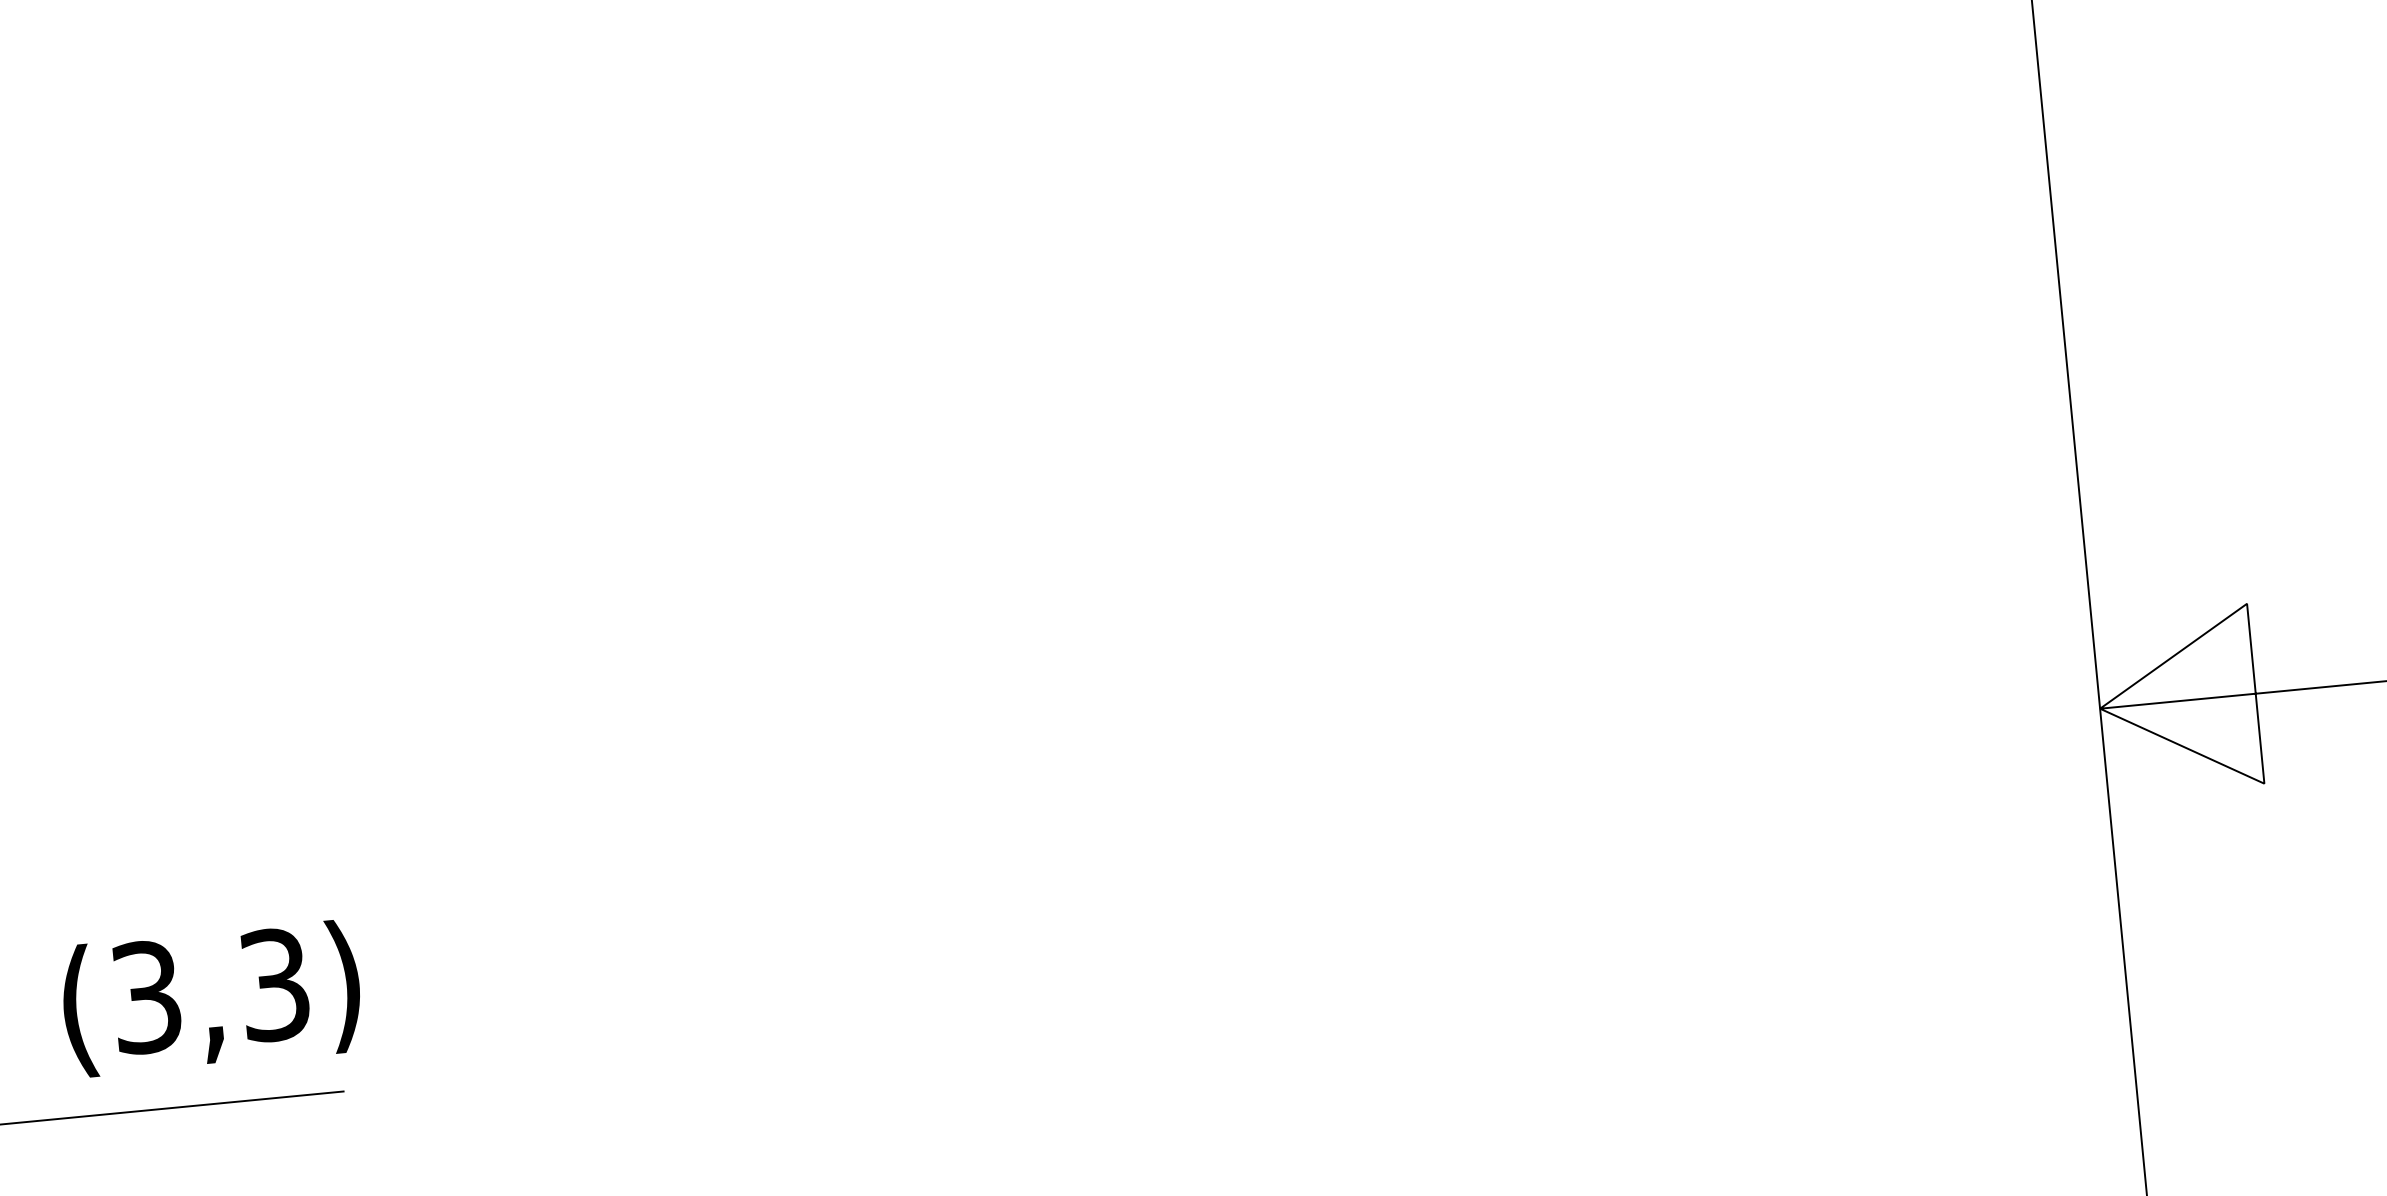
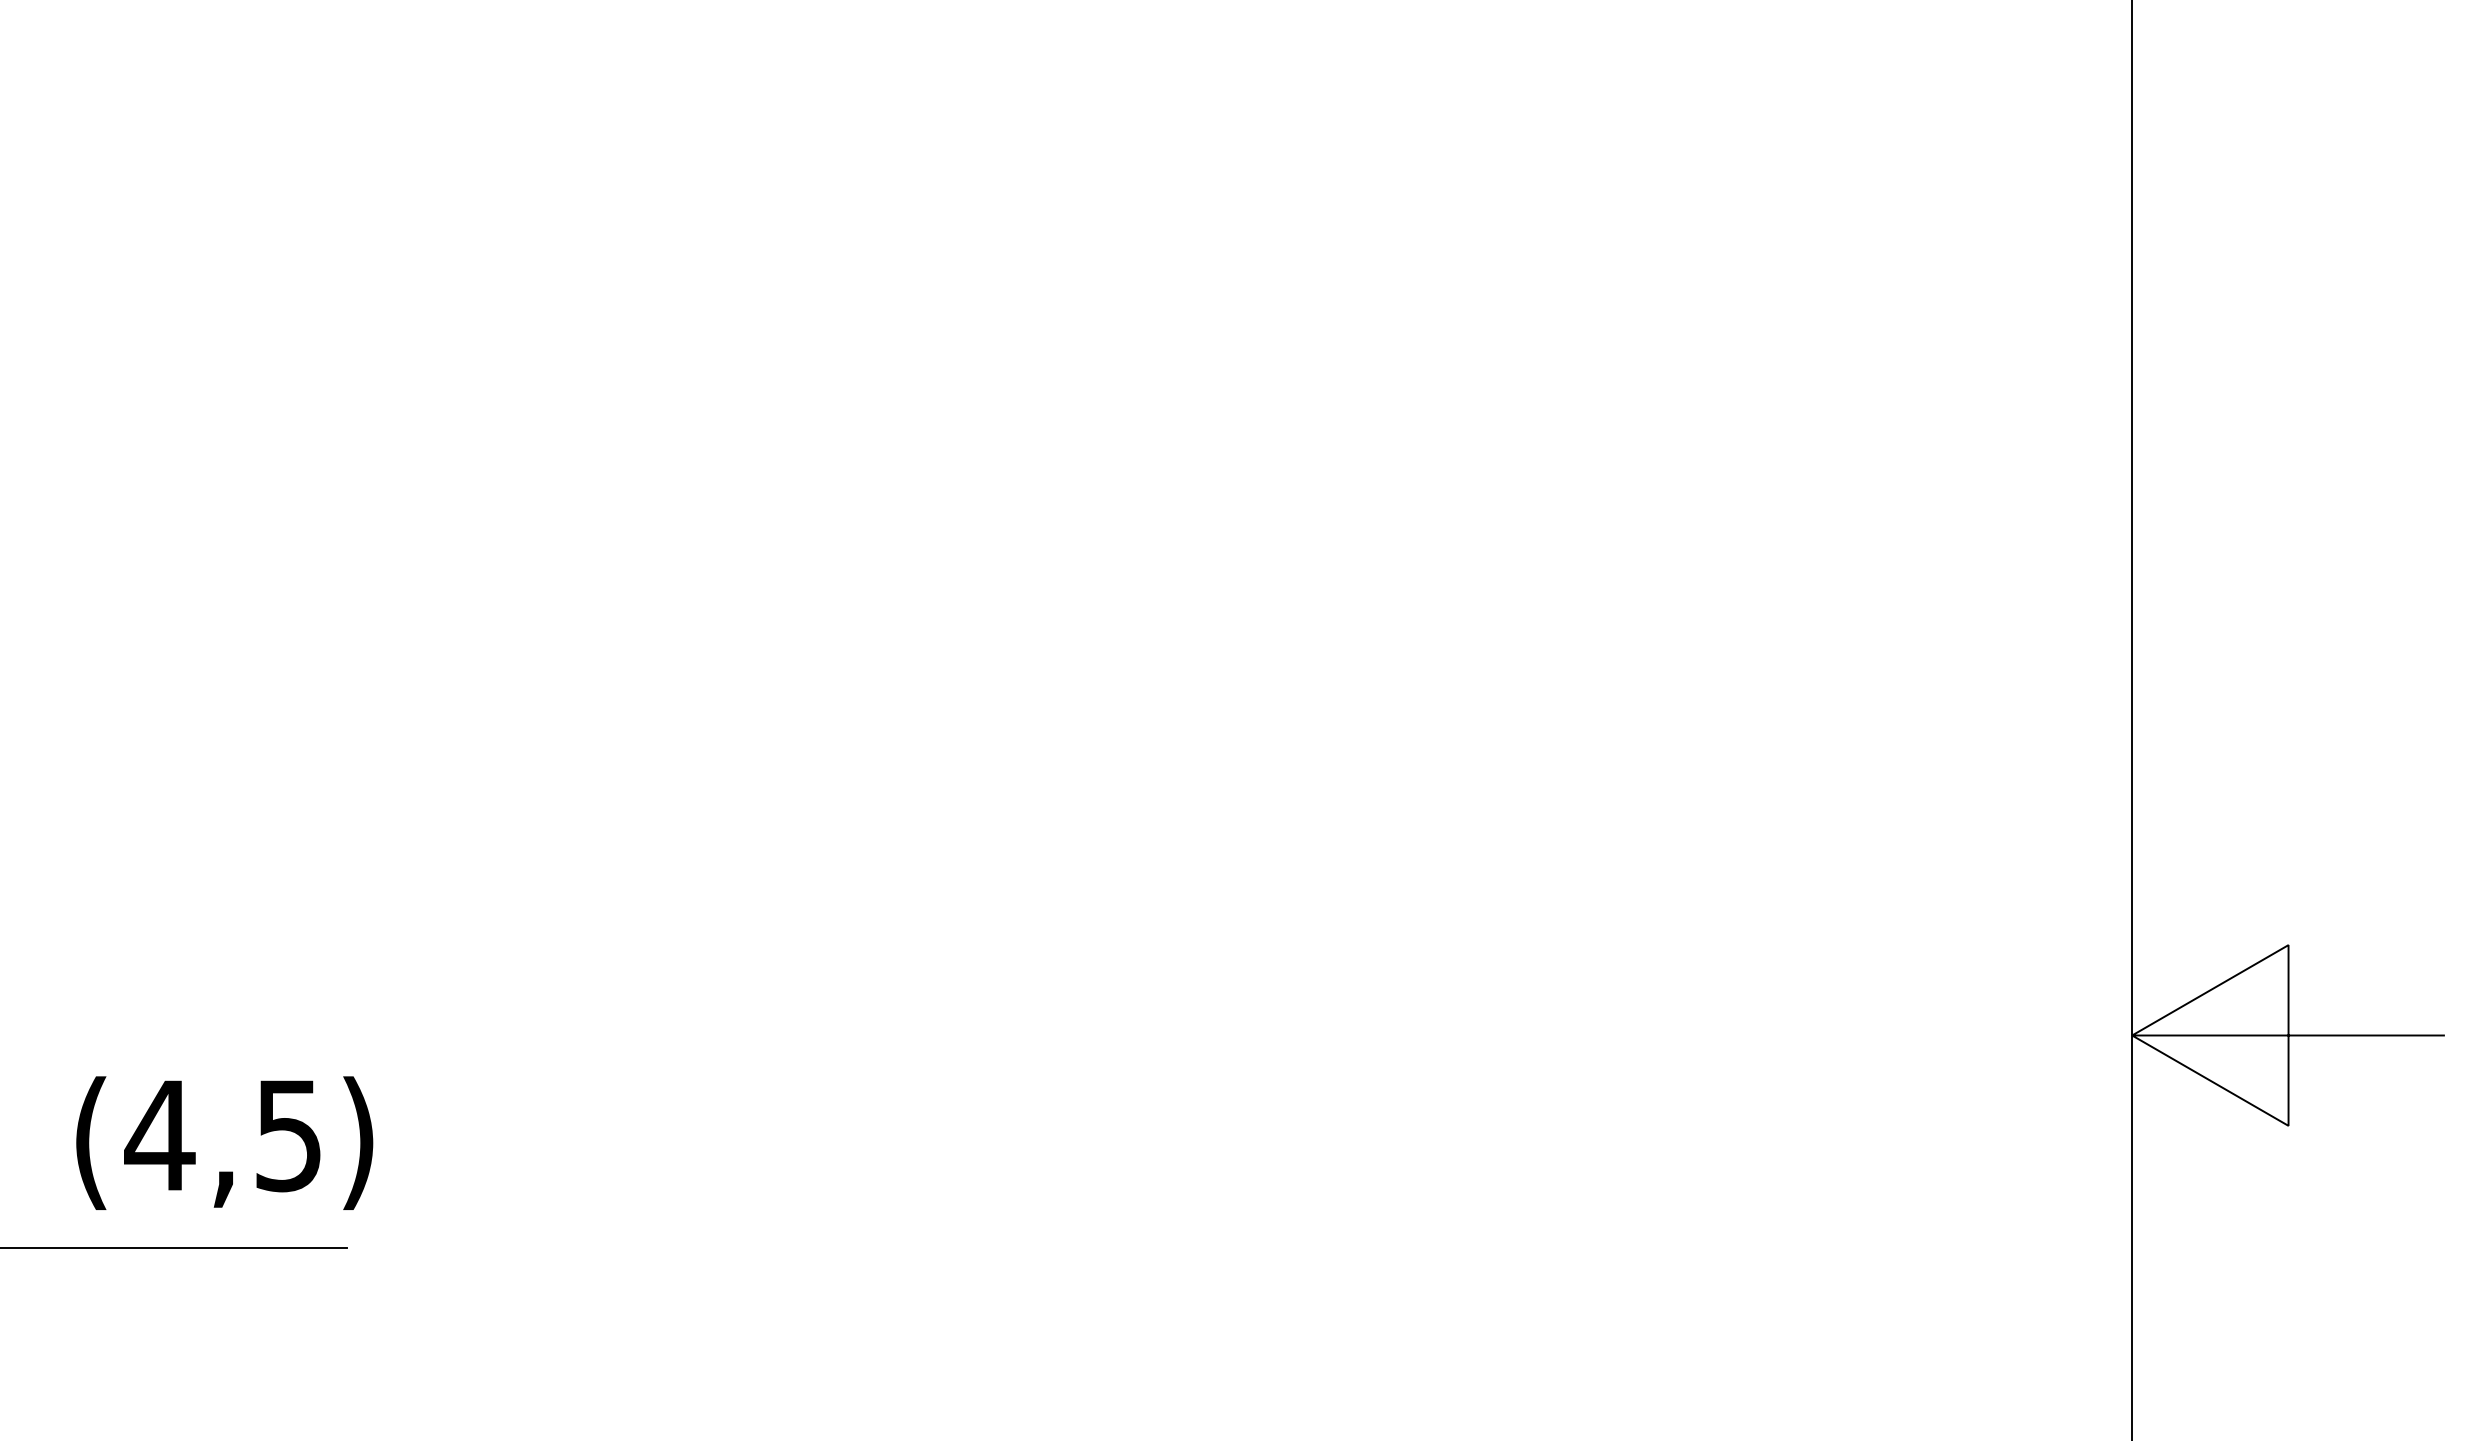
text: (208, 991) -> (222, 1135), (3,3) -> (4,5)

